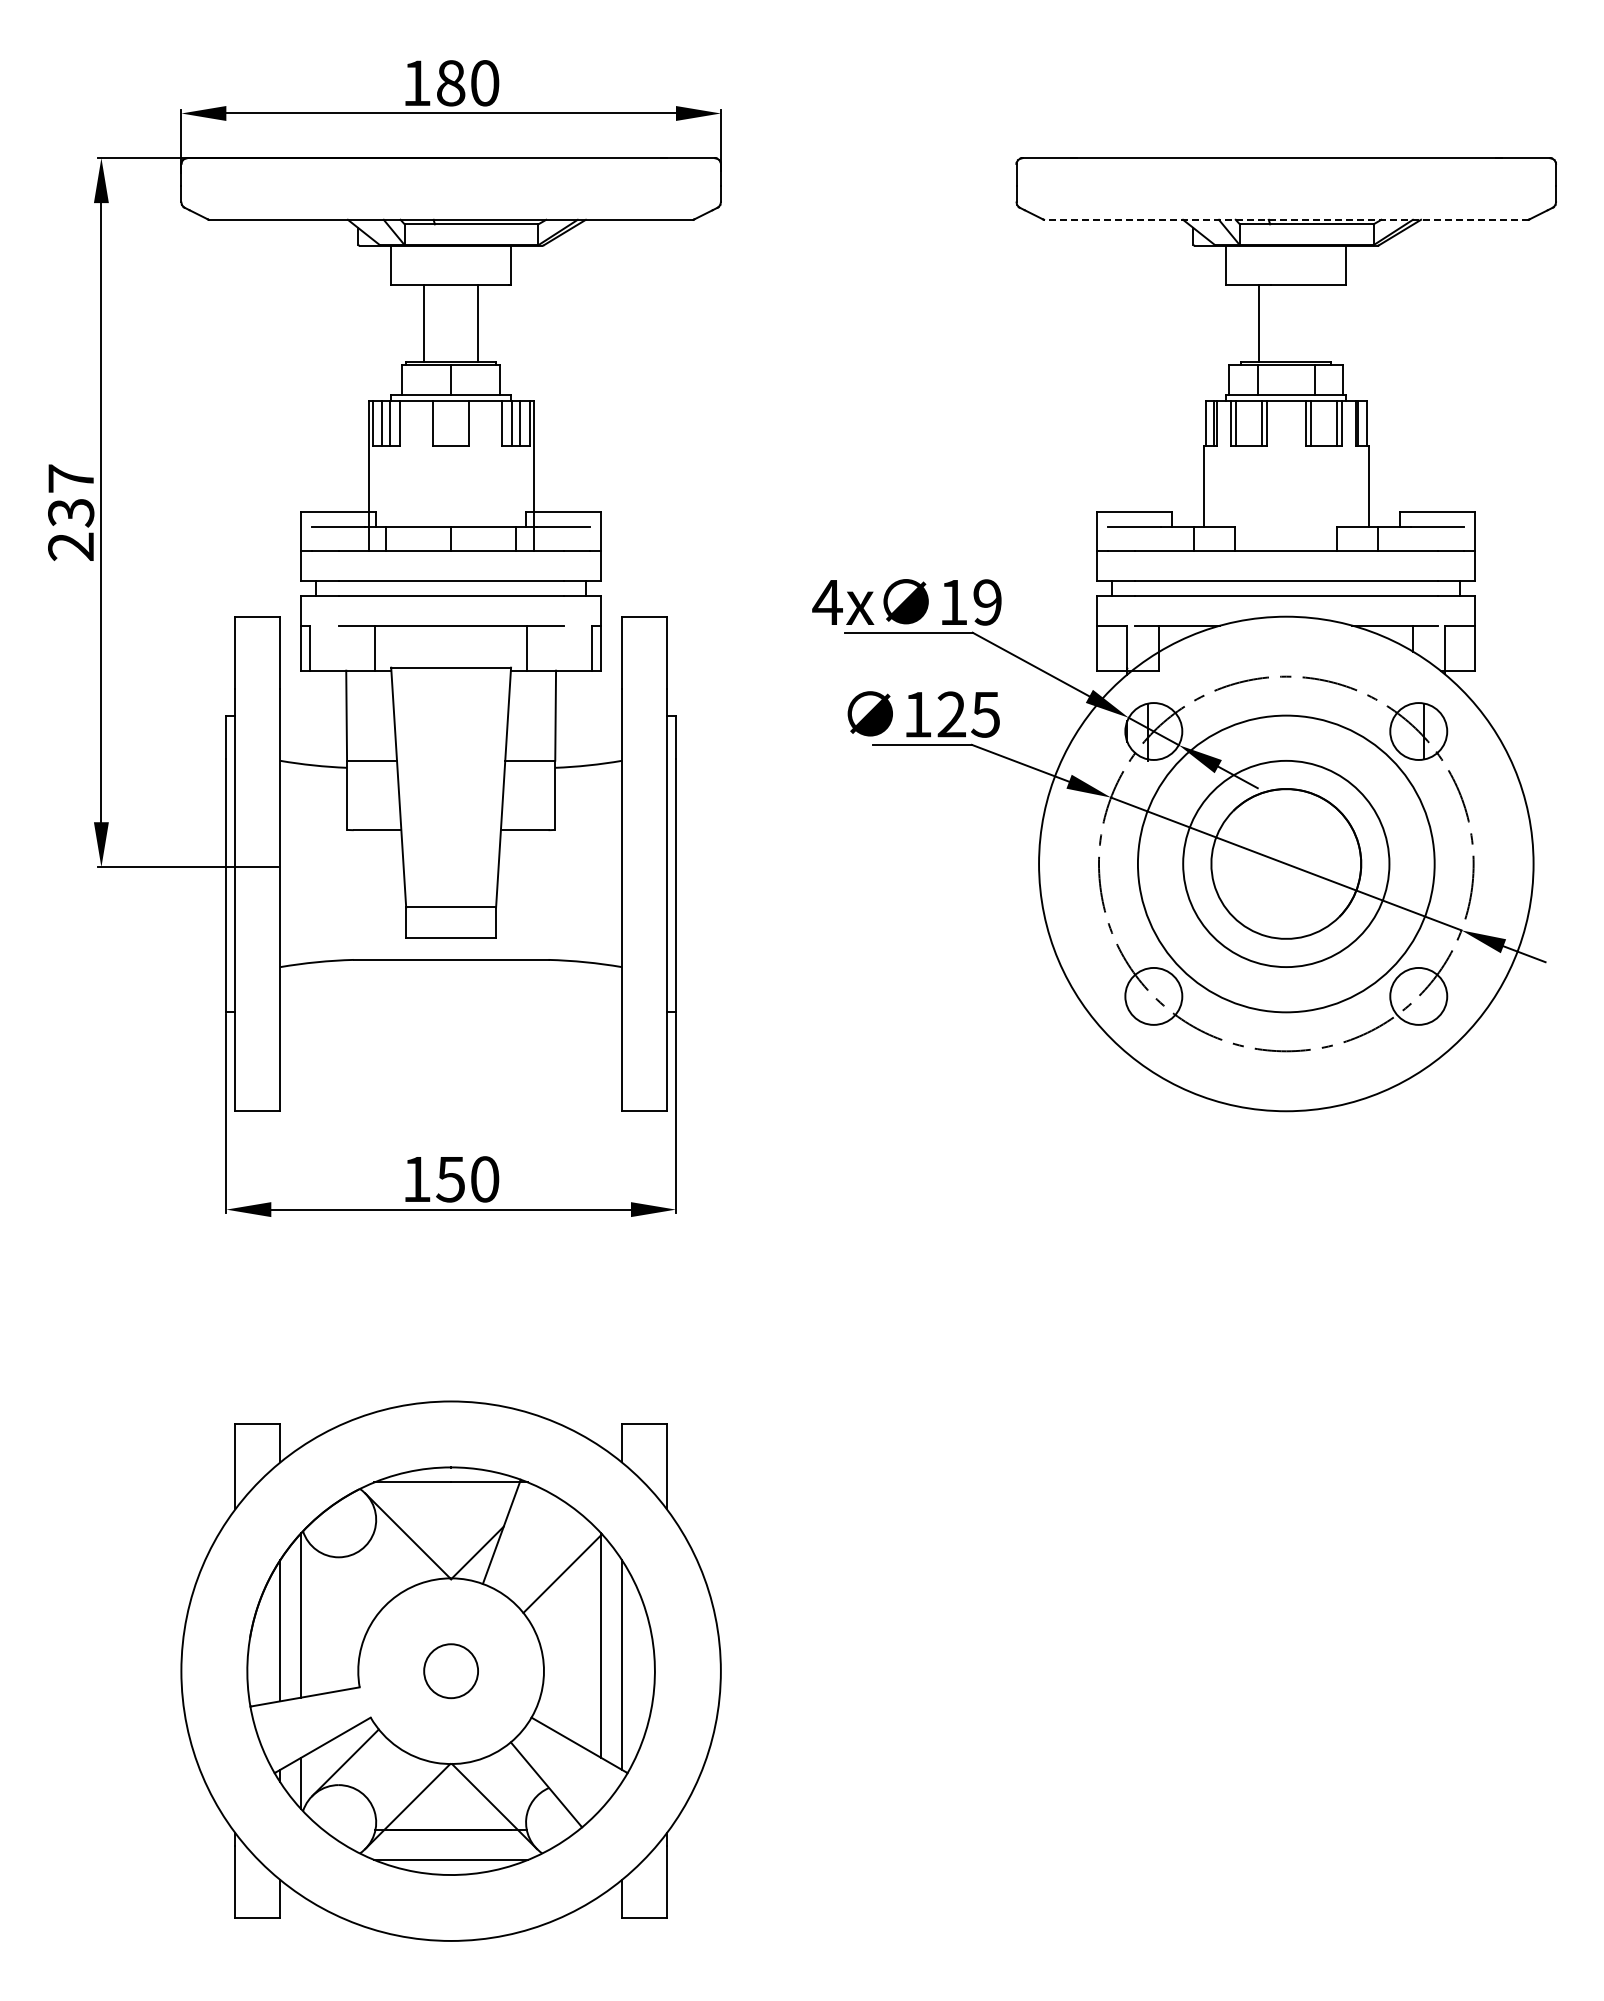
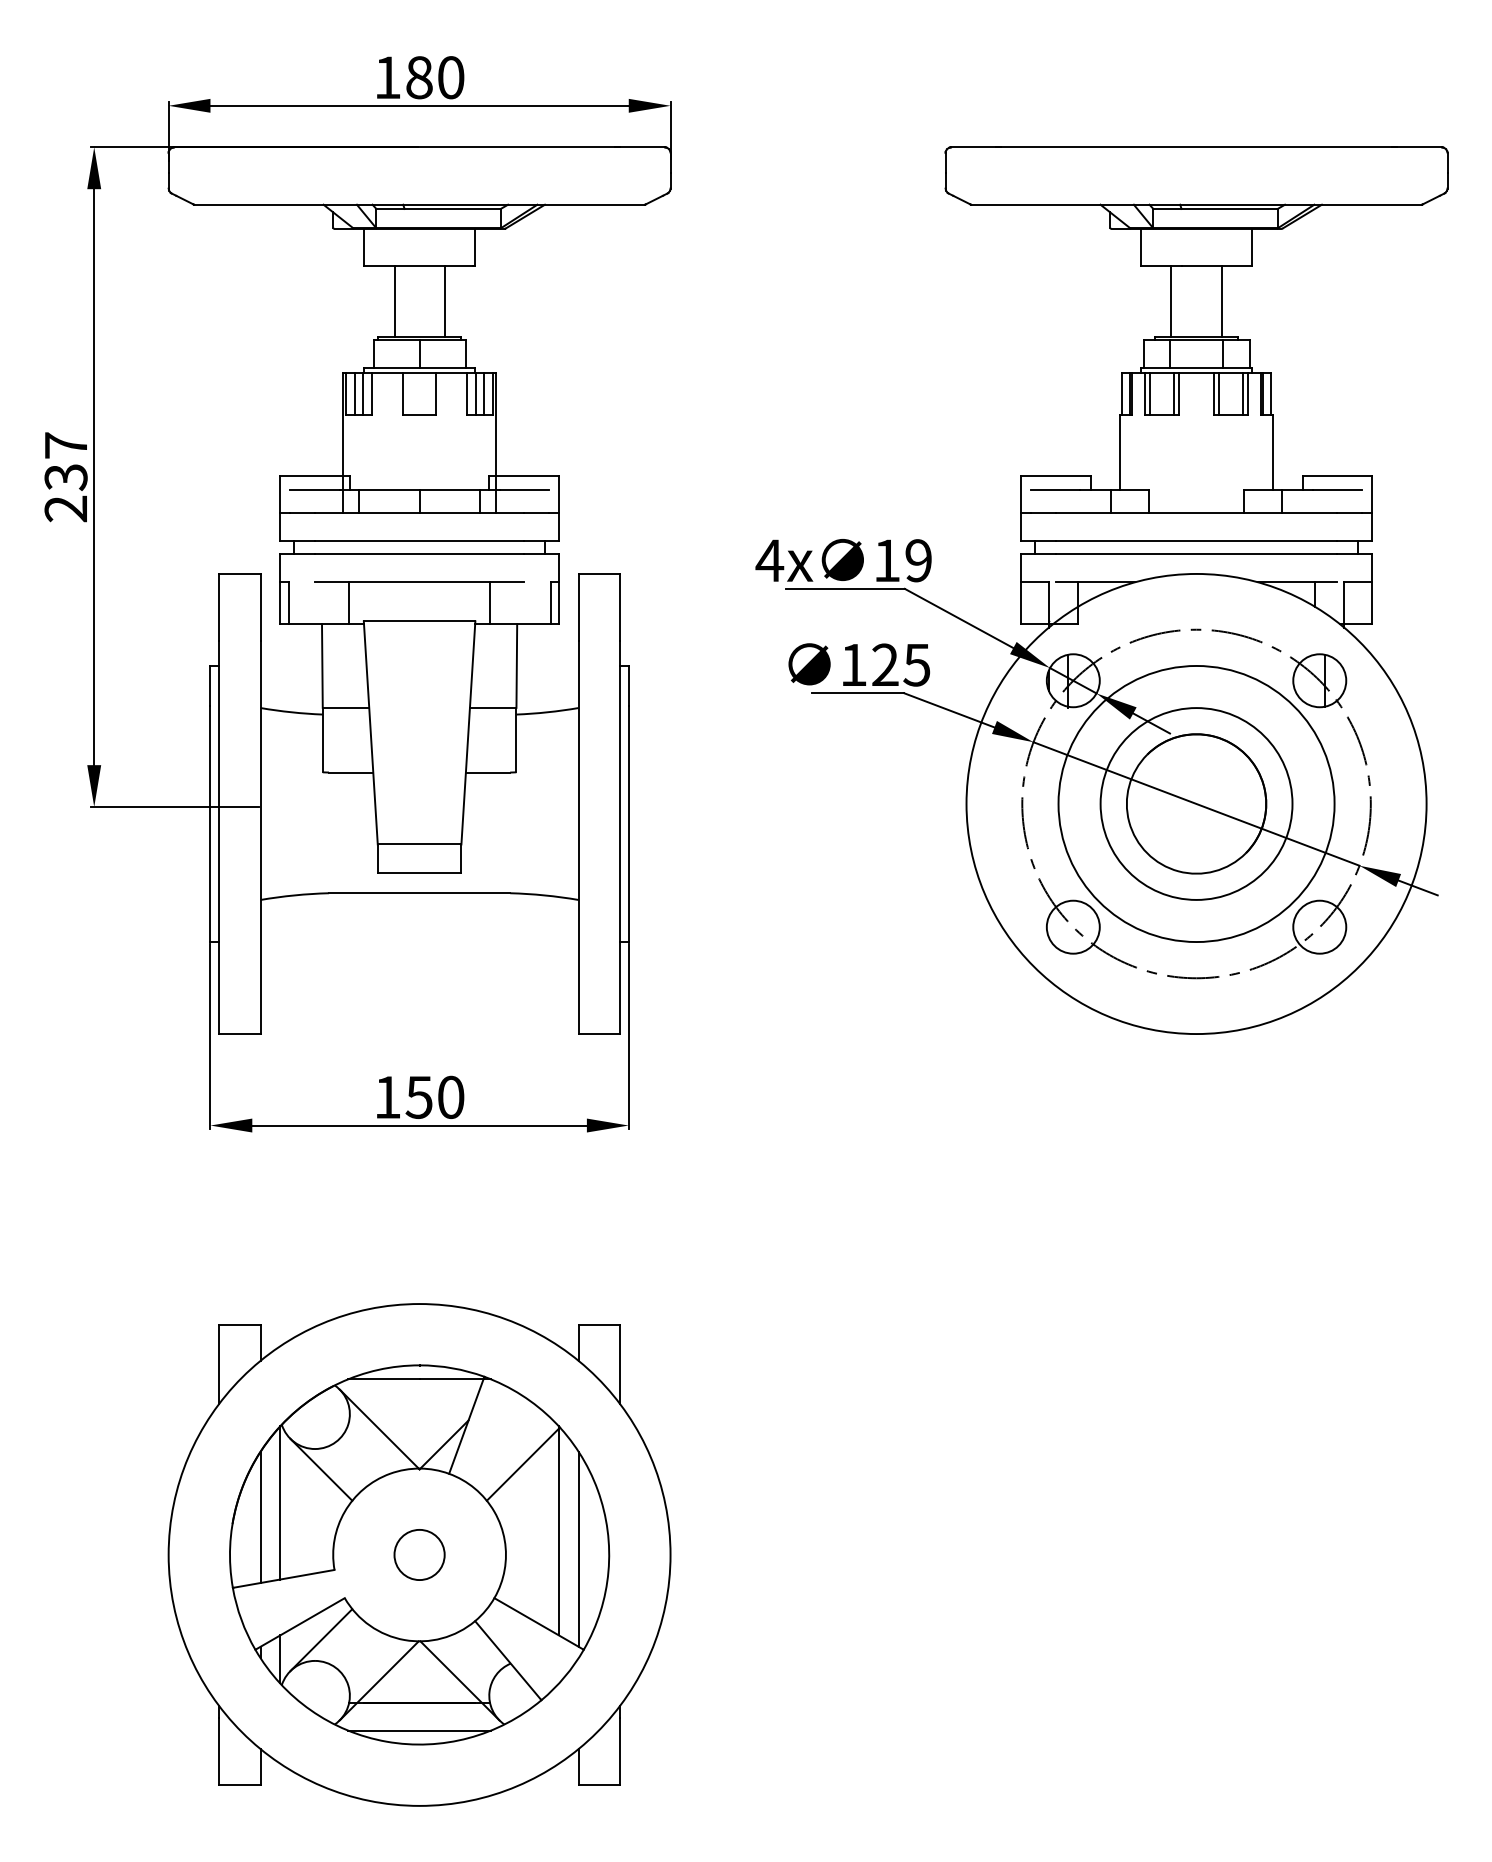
line: (1285, 219) -> (1195, 204), dashed -> solid
line: (1313, 323) -> (1221, 301), added
line: (345, 1579) -> (321, 1469), added

